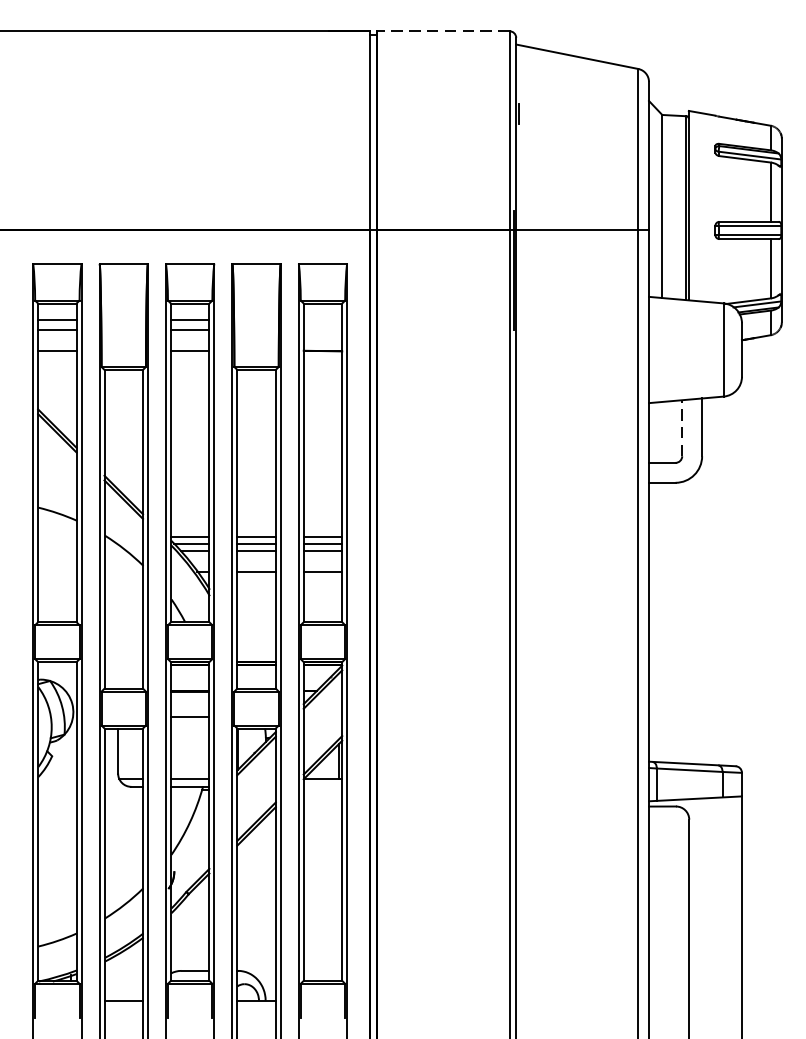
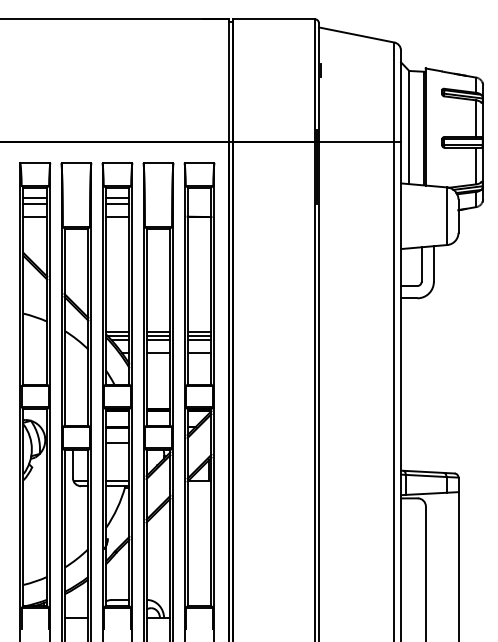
line: (442, 31) -> (273, 19), dashed -> solid
line: (682, 428) -> (421, 264), dashed -> solid

